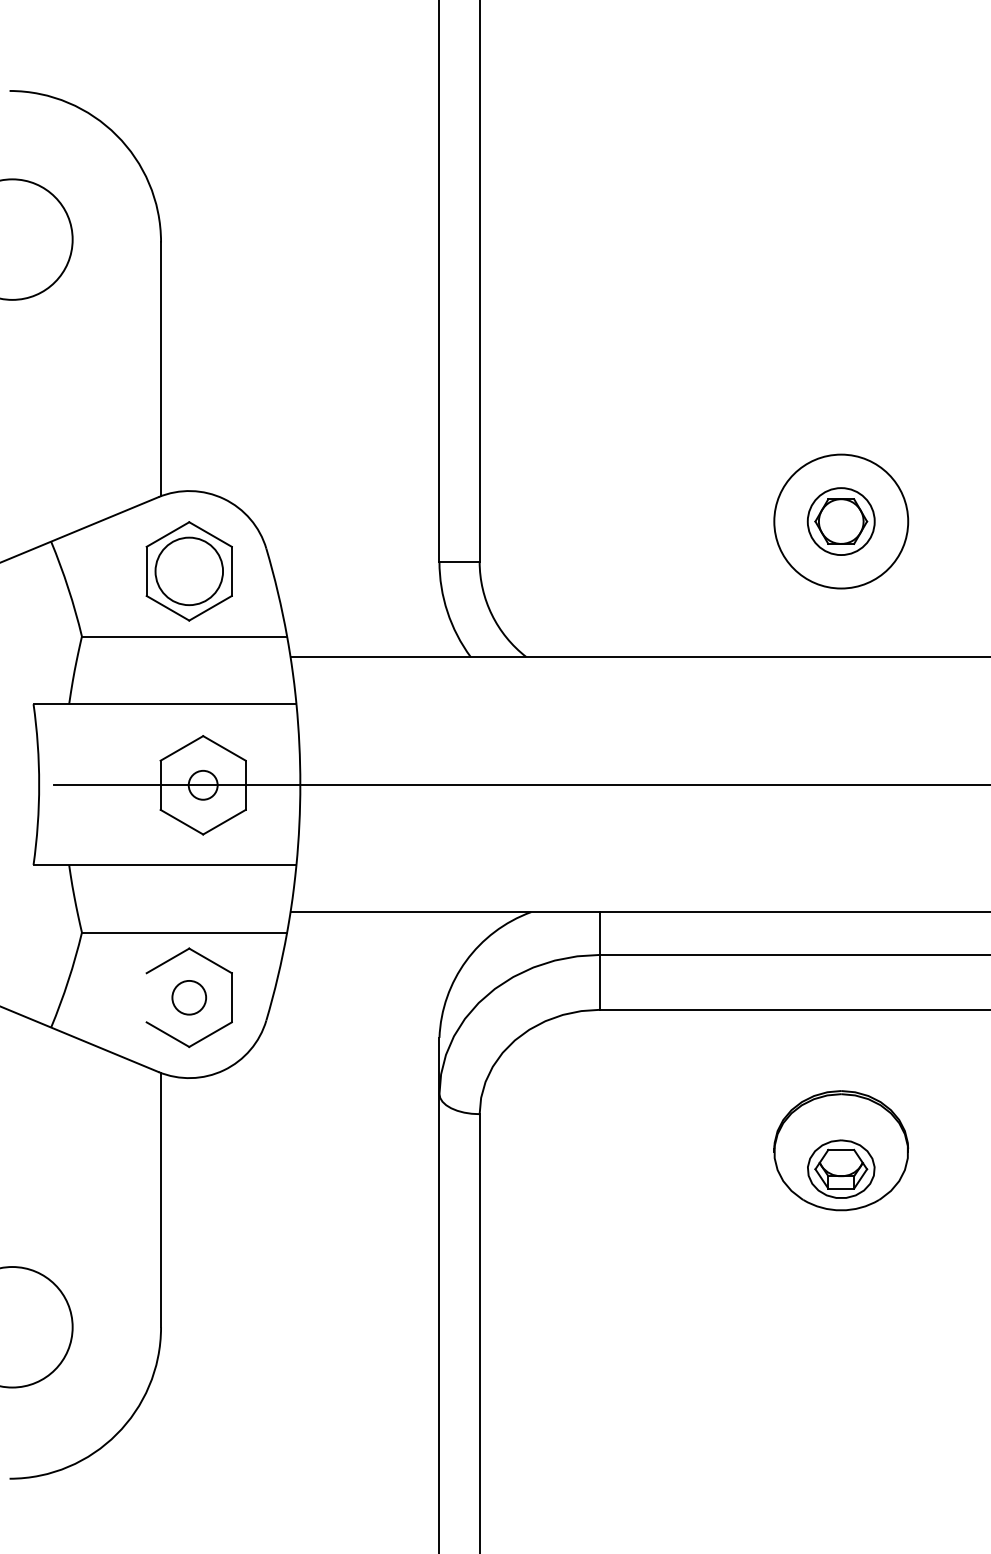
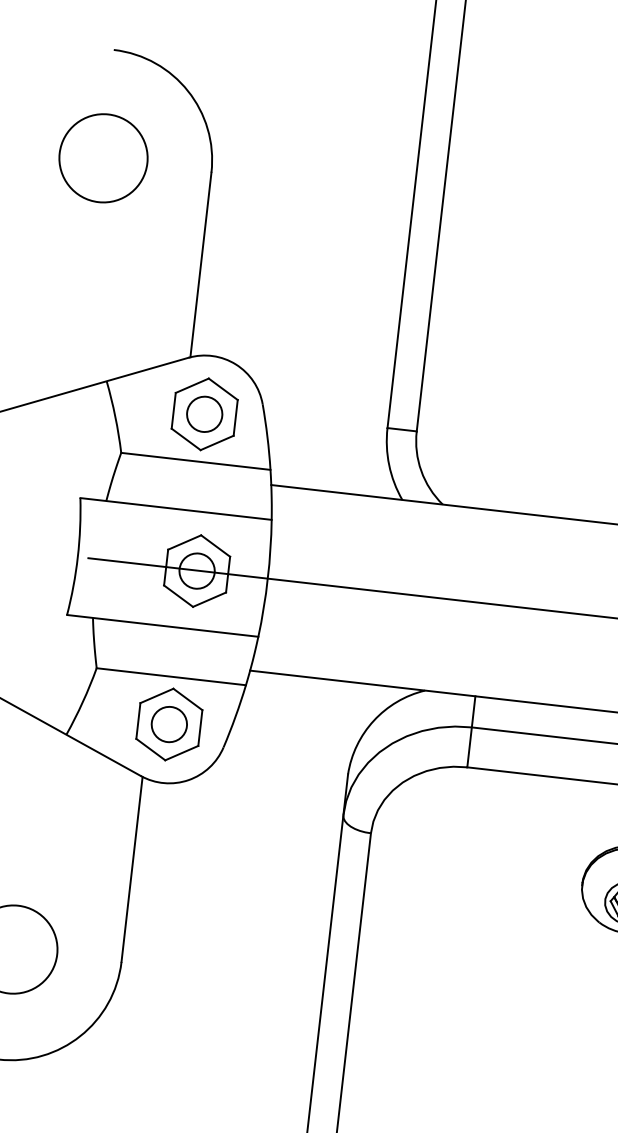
circle: (189, 571) -> (204, 414), size x0.71
circle: (203, 785) -> (197, 571), size x1.67
line: (146, 997) -> (138, 720), added
circle: (189, 997) -> (169, 724), size x1.43

